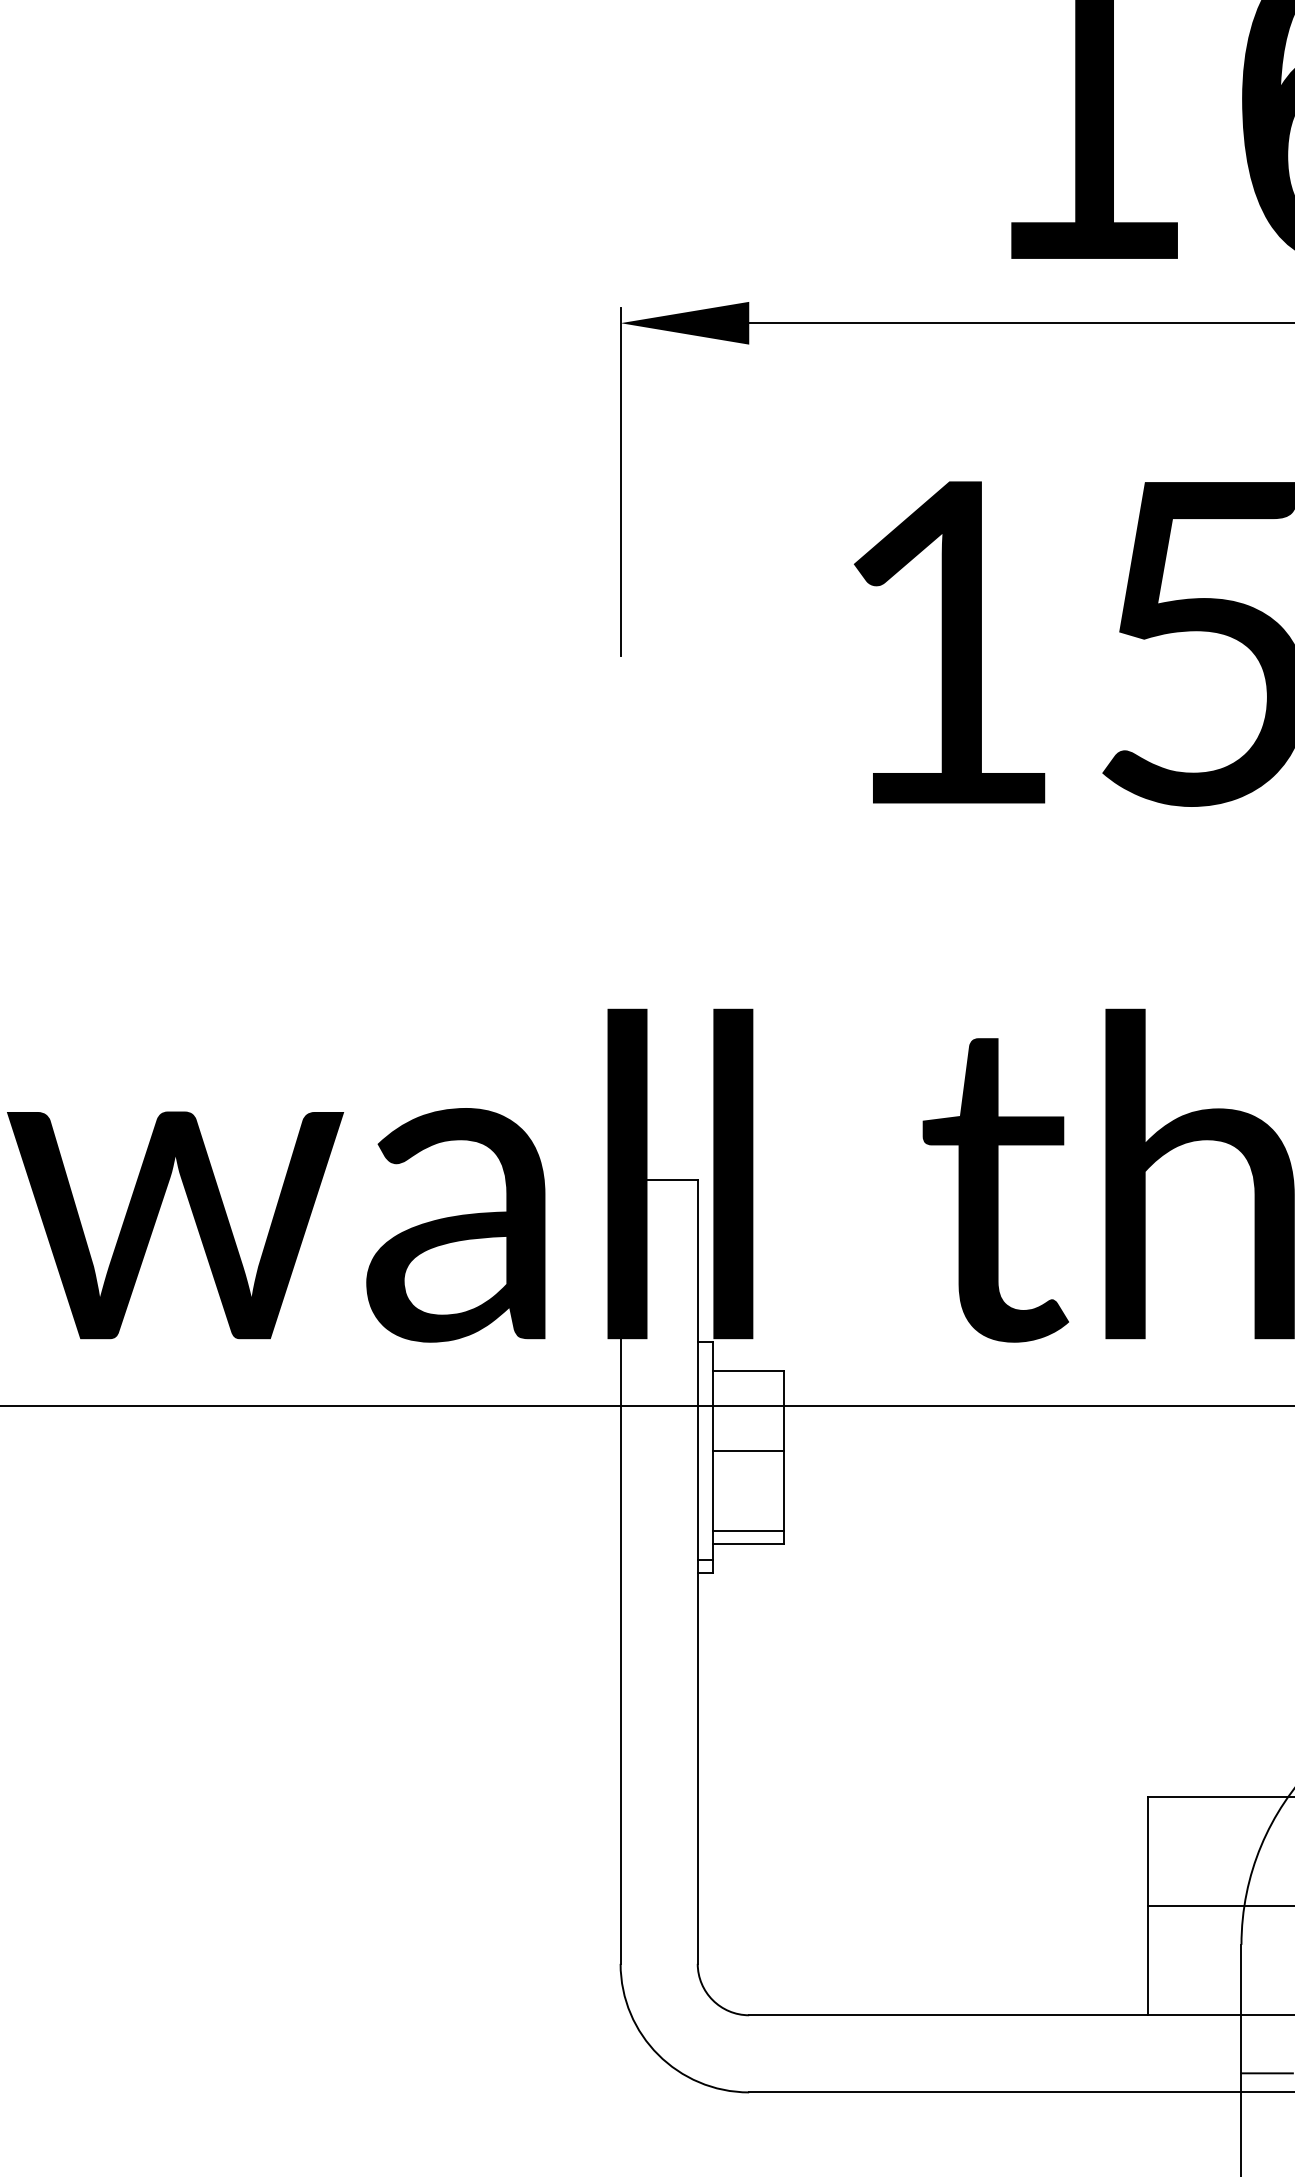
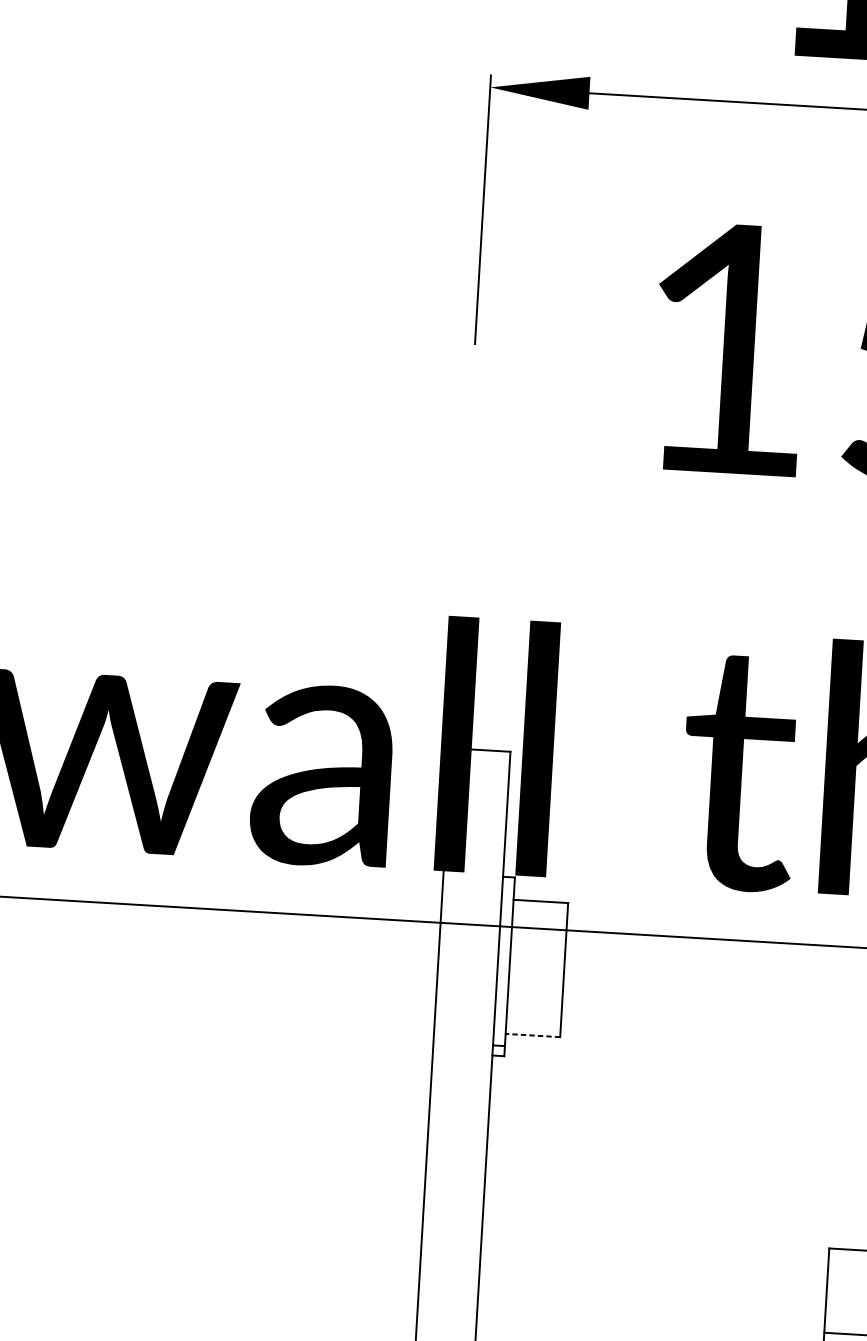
line: (748, 1451) -> (537, 963), removed
line: (748, 1531) -> (533, 1025), removed
line: (748, 1544) -> (532, 1035), solid -> dashed

